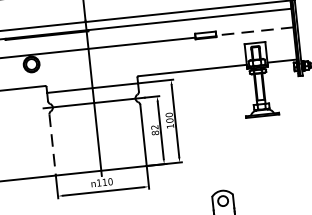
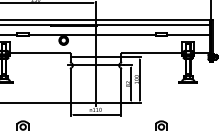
line: (254, 31) -> (188, 35), dashed -> solid
line: (52, 145) -> (70, 86), dashed -> solid

